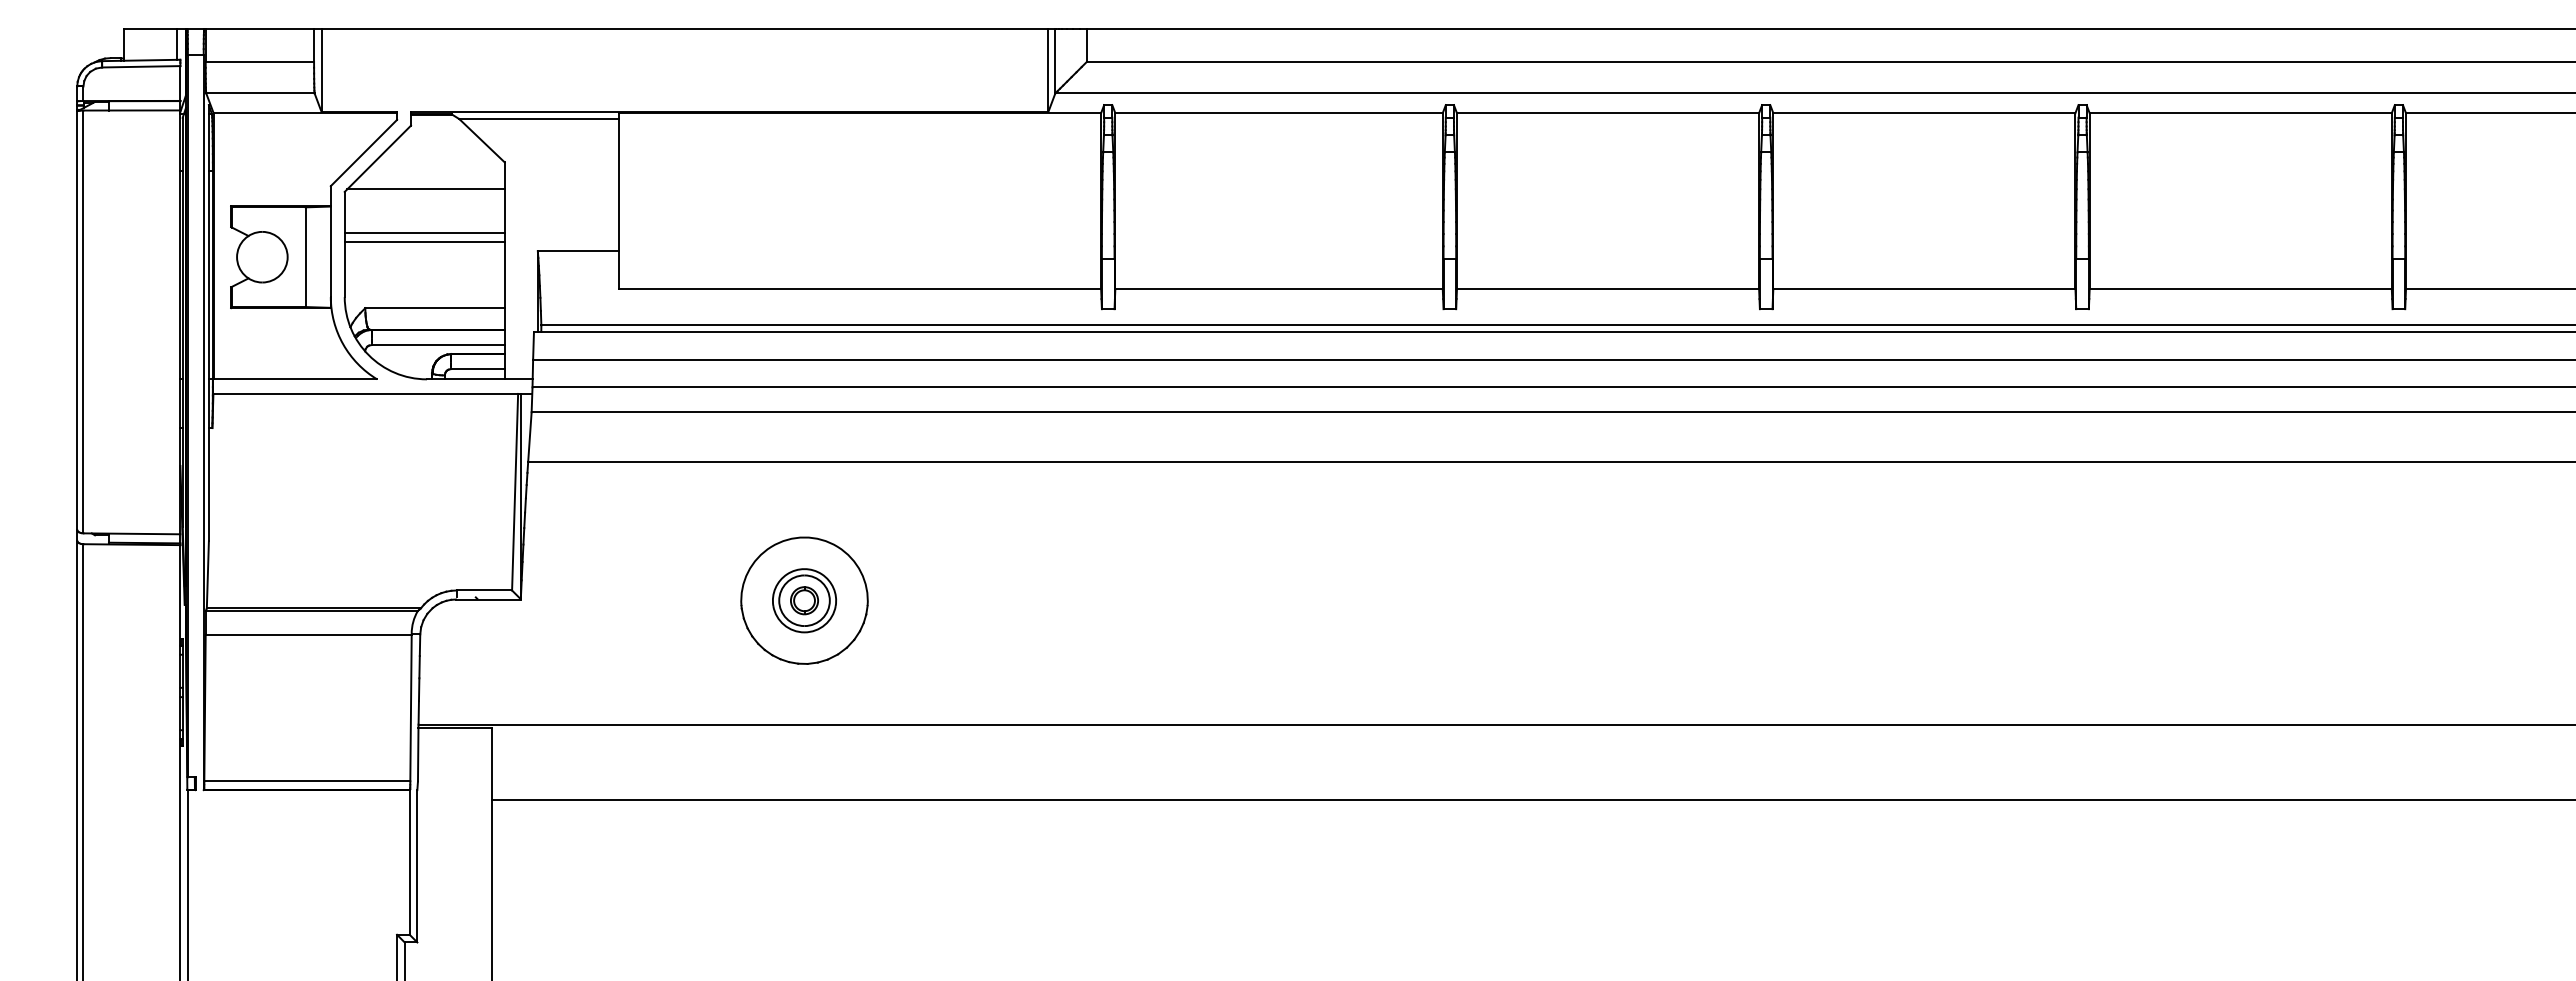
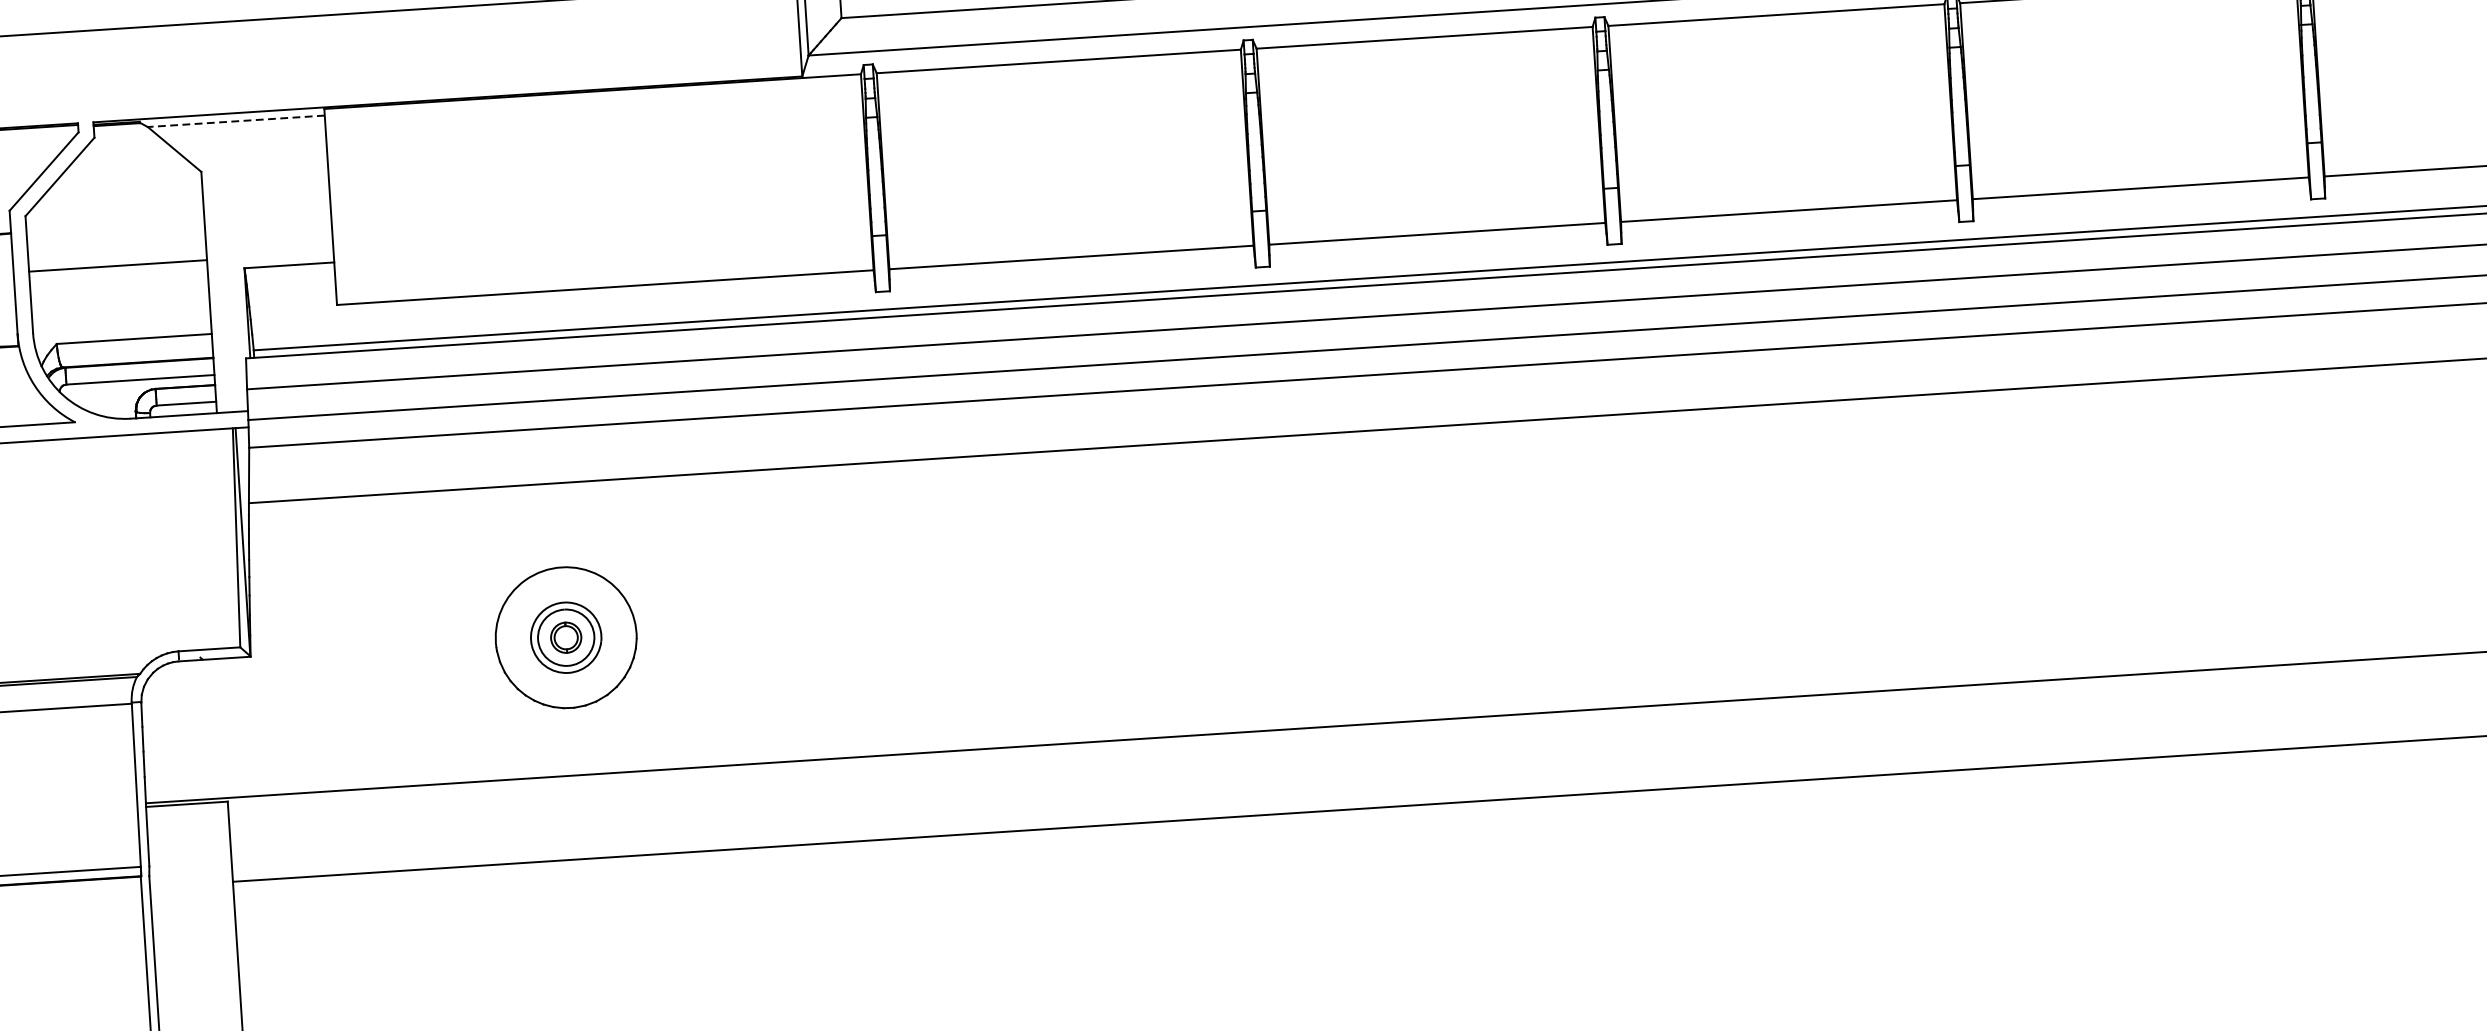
line: (538, 119) -> (235, 121), solid -> dashed
line: (425, 189) -> (115, 207), removed
line: (424, 233) -> (117, 256), removed

